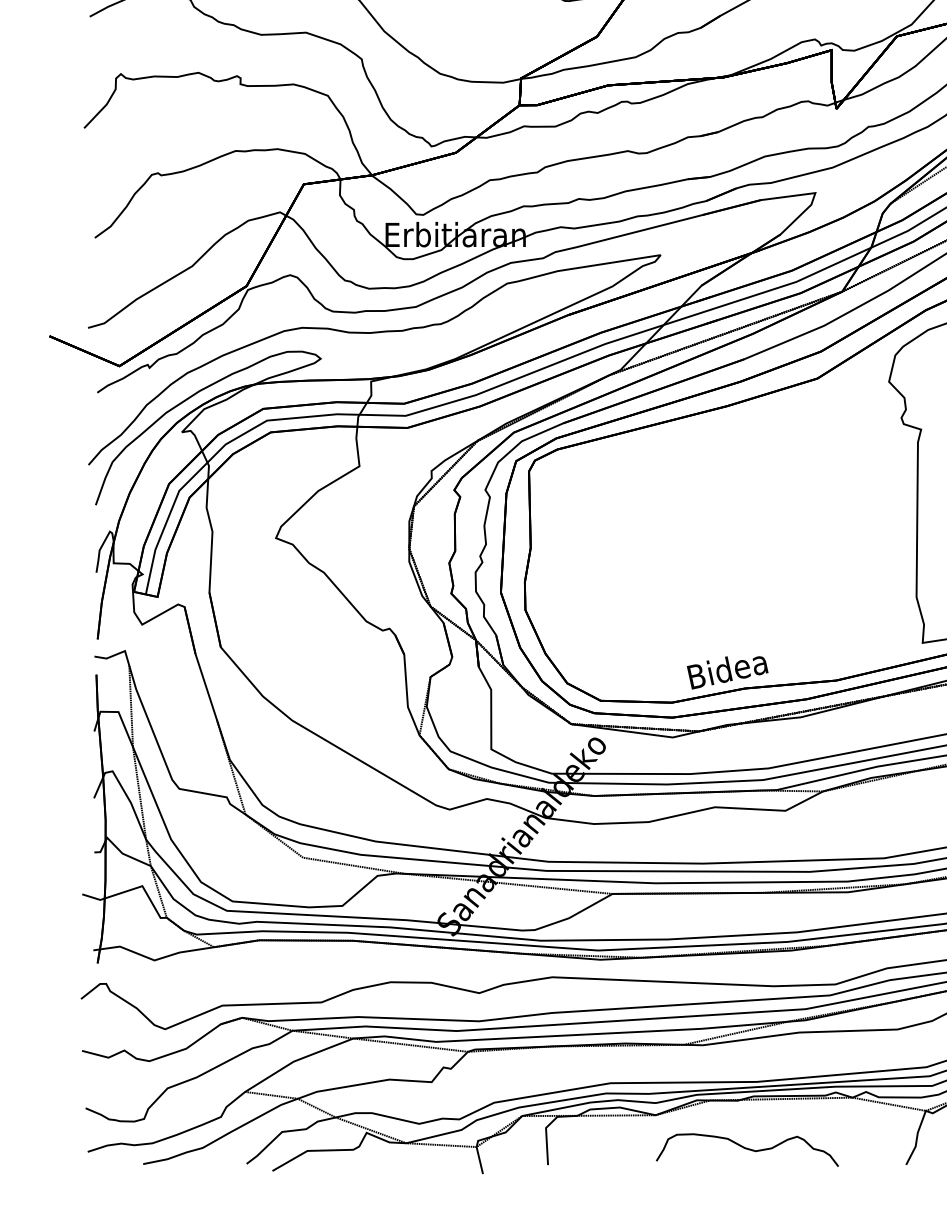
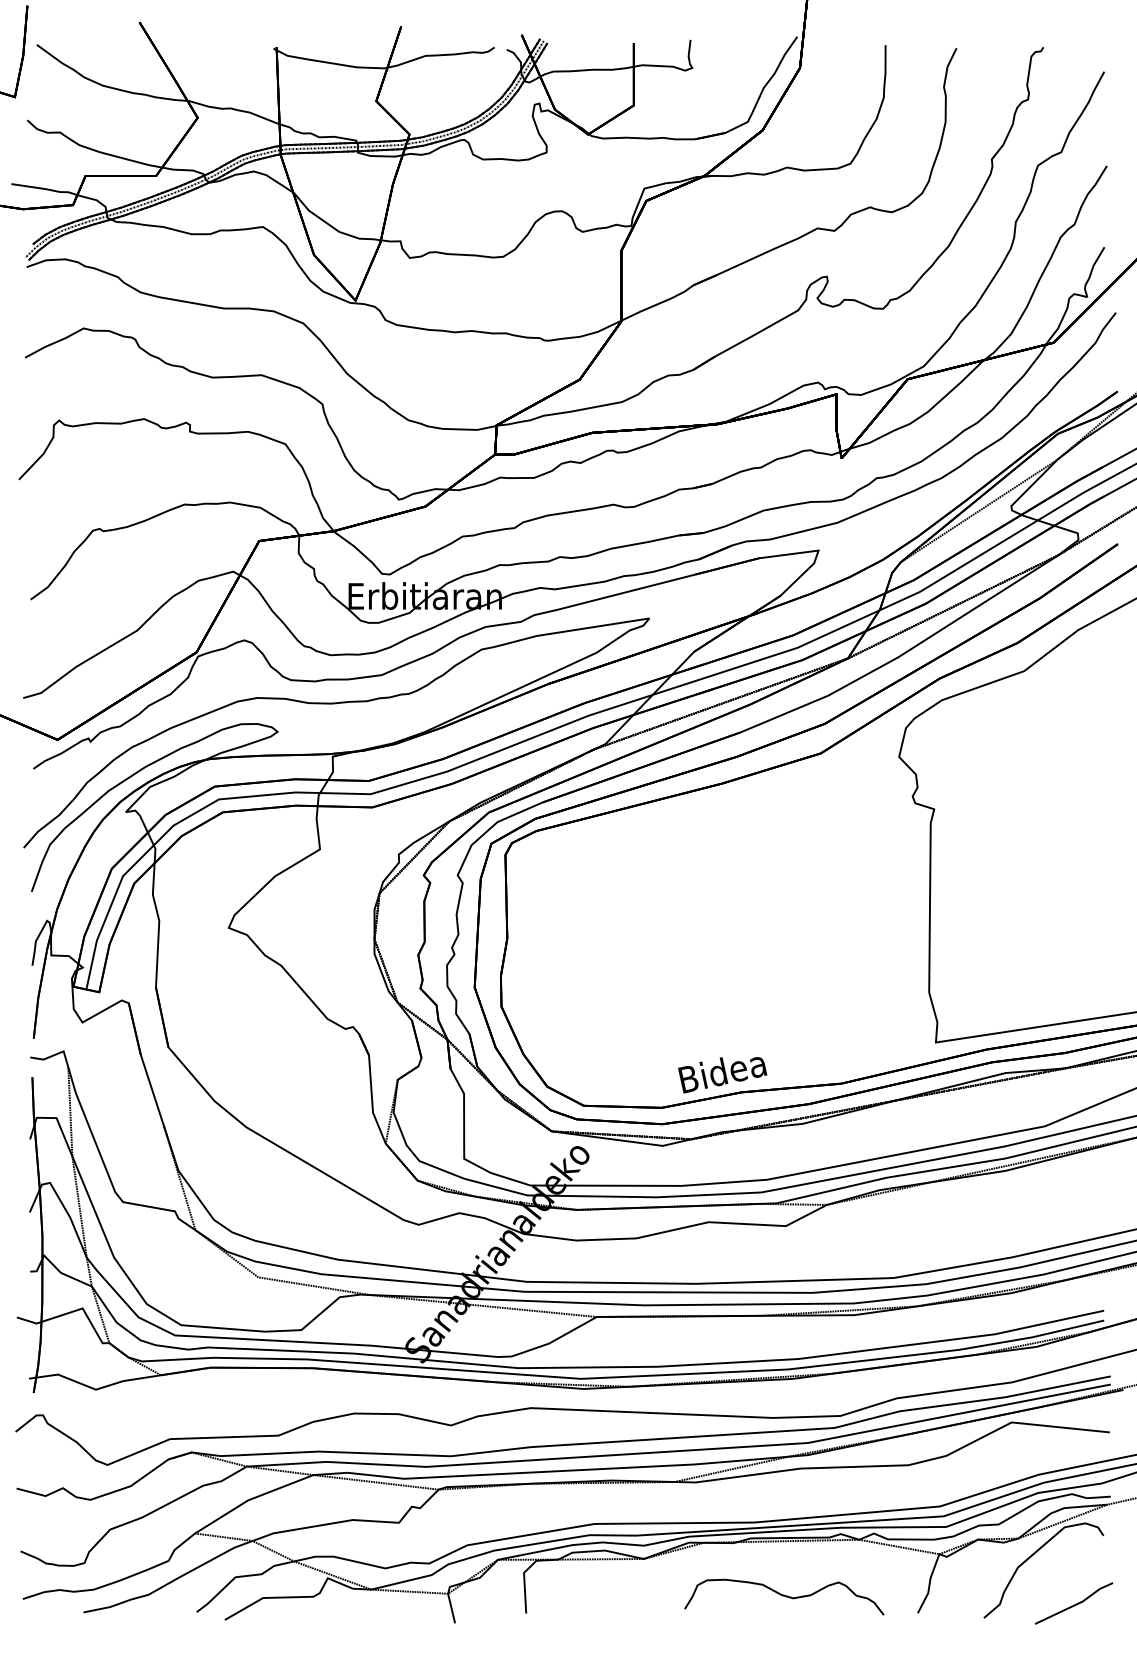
curve: (747, 1149) -> (784, 1596), moved

